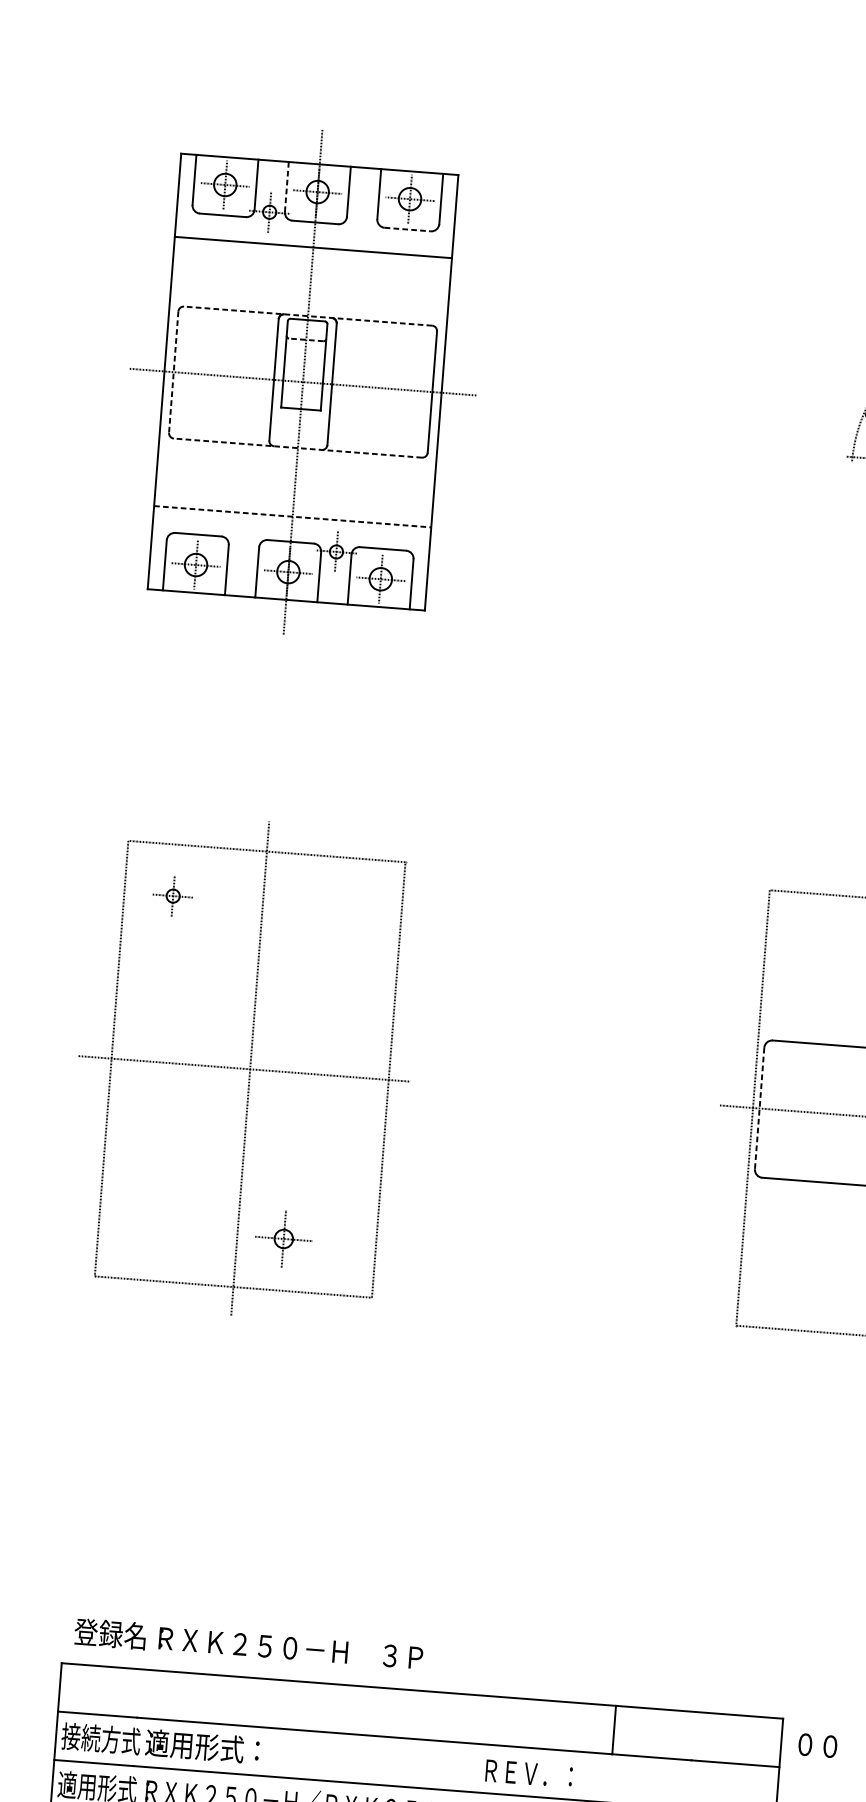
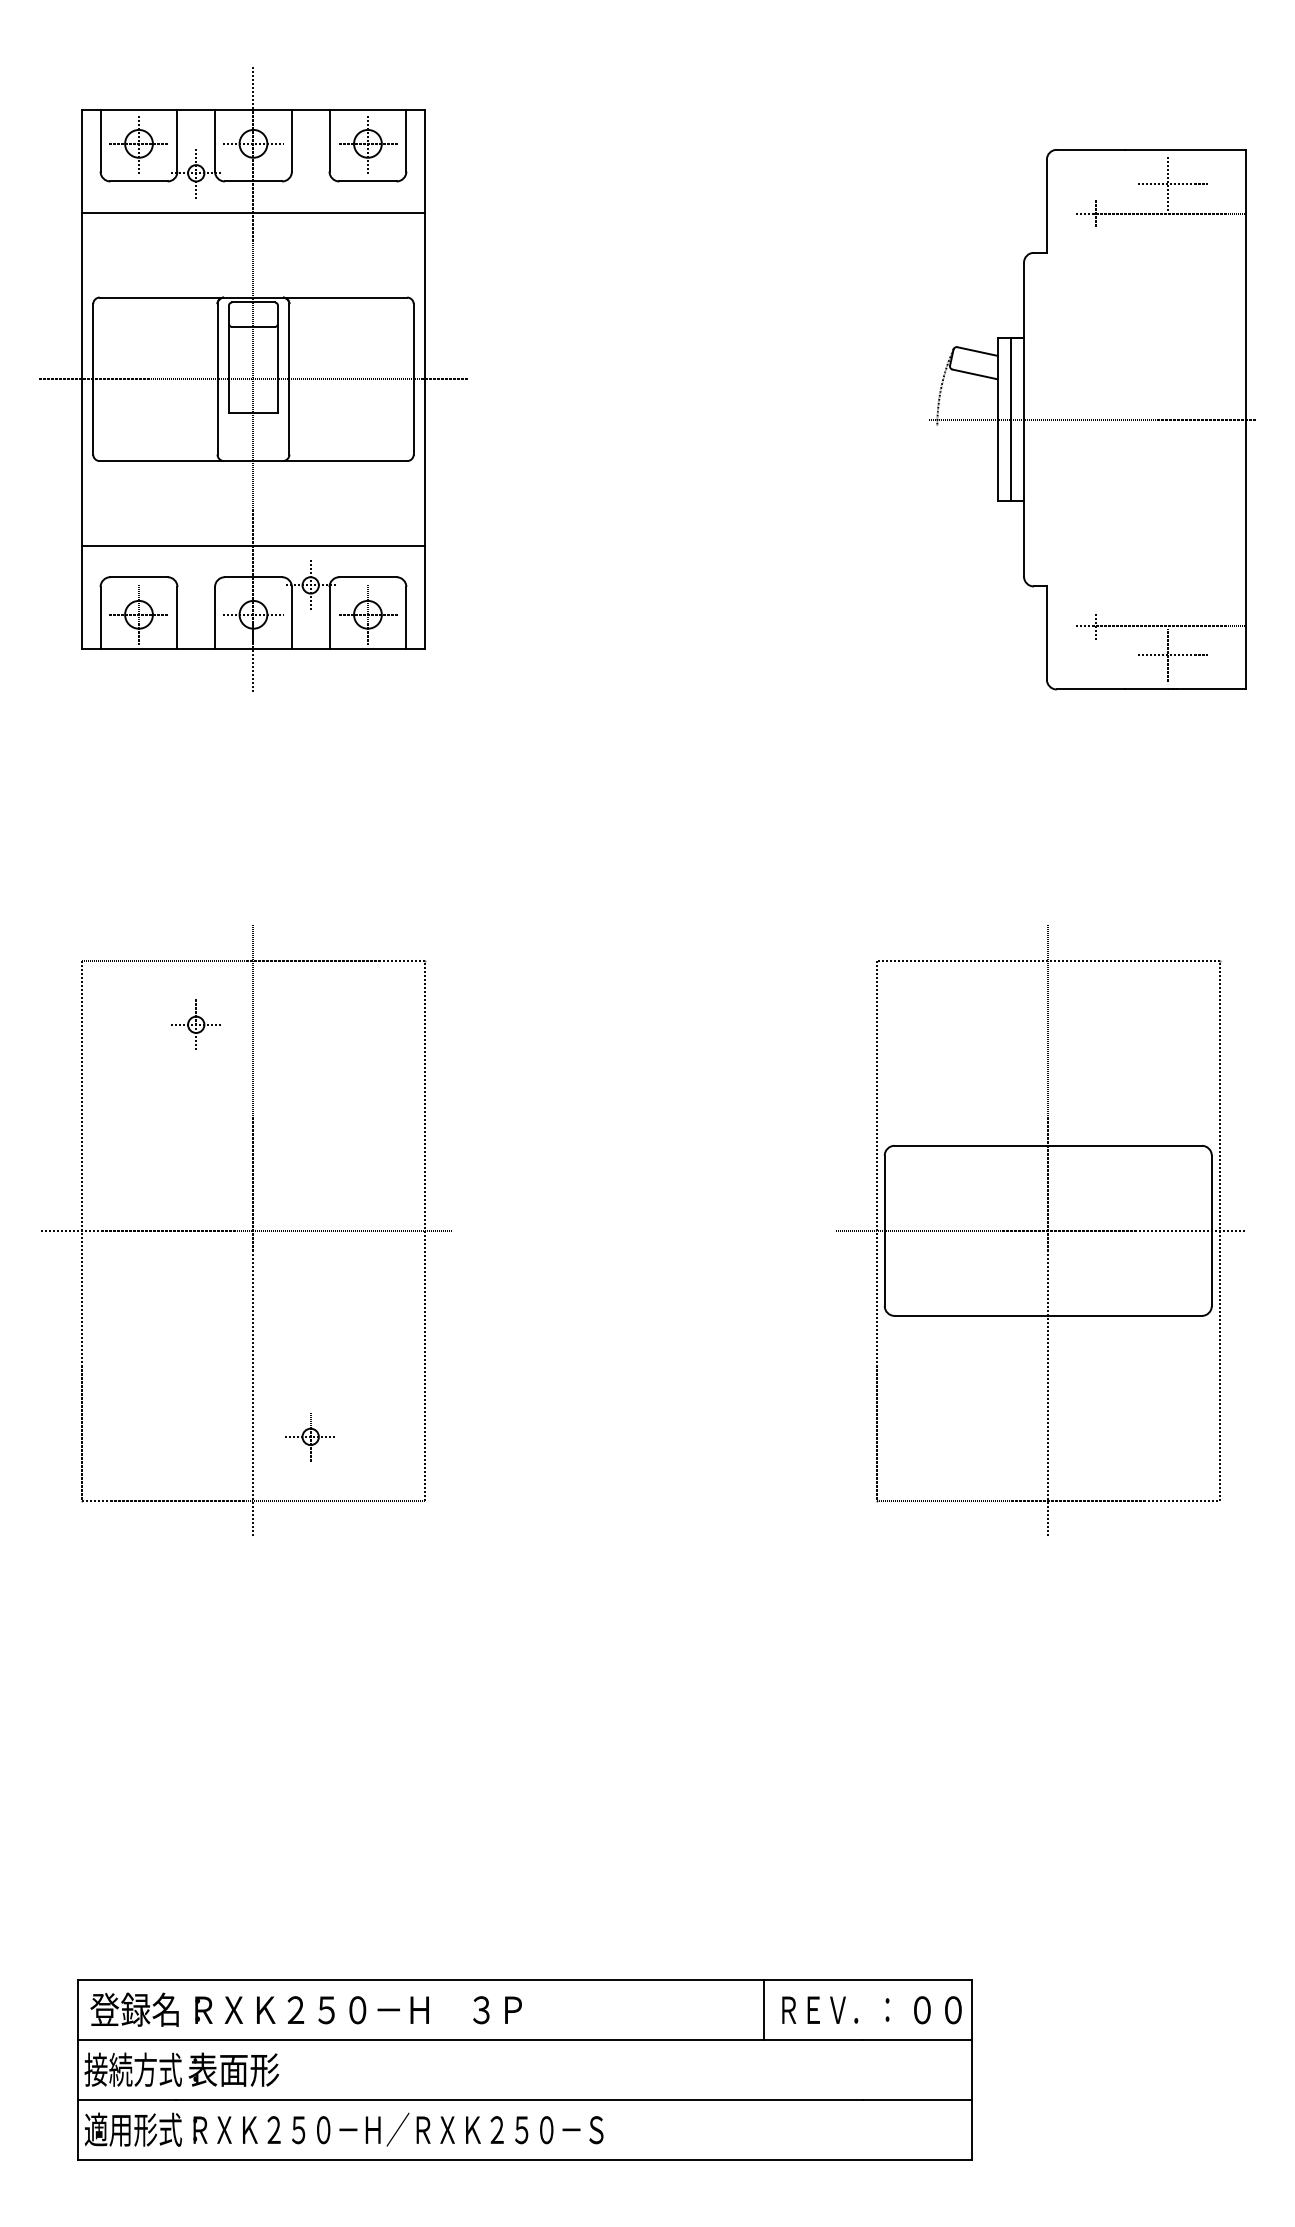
line: (287, 187) -> (215, 141), dashed -> solid
line: (407, 229) -> (367, 181), dashed -> solid
line: (308, 316) -> (253, 297), dashed -> solid
line: (305, 340) -> (252, 327), dashed -> solid
line: (173, 372) -> (93, 379), dashed -> solid
line: (297, 448) -> (253, 461), dashed -> solid
line: (292, 517) -> (253, 546), dashed -> solid
part: (172, 895) -> (195, 1024), moved
line: (759, 1109) -> (884, 1231), dashed -> solid
part: (282, 1239) -> (309, 1437), size x0.71
text: (248, 1644) -> (305, 2009), moved
text: (817, 1745) -> (937, 2010), moved
text: (202, 1746) -> (258, 2069), 適用形式： -> 表面形
text: (528, 1773) -> (835, 2009), moved

